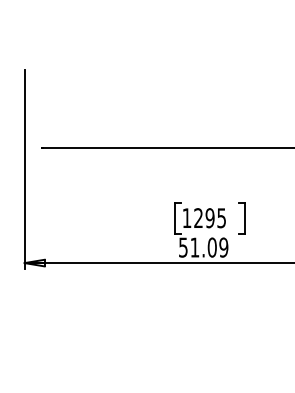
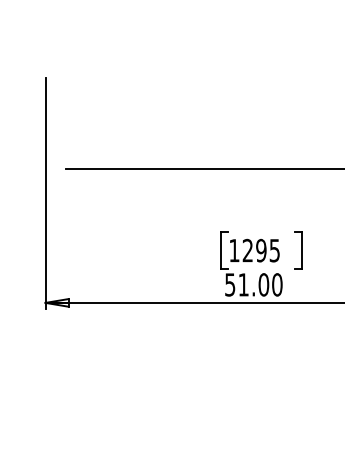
text: (224, 247) -> (277, 284), 51.09 -> 51.00

